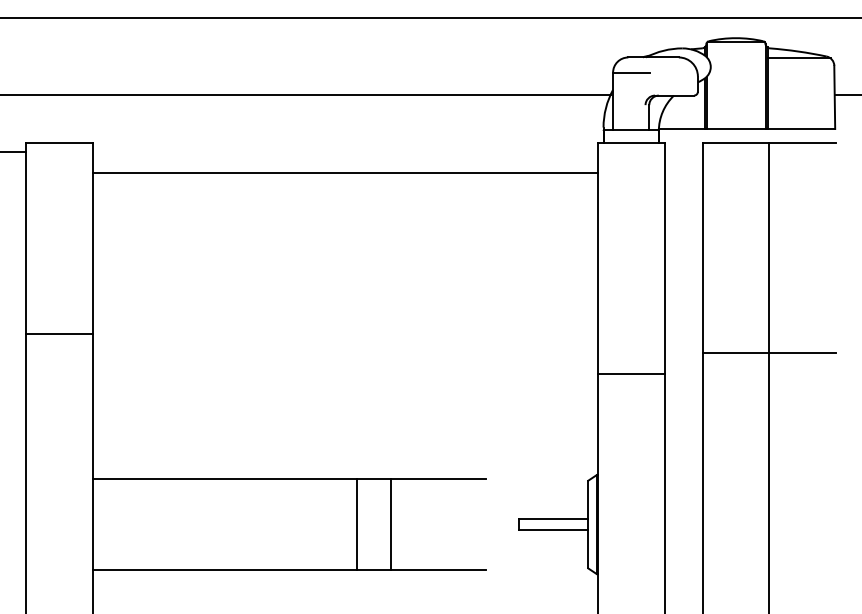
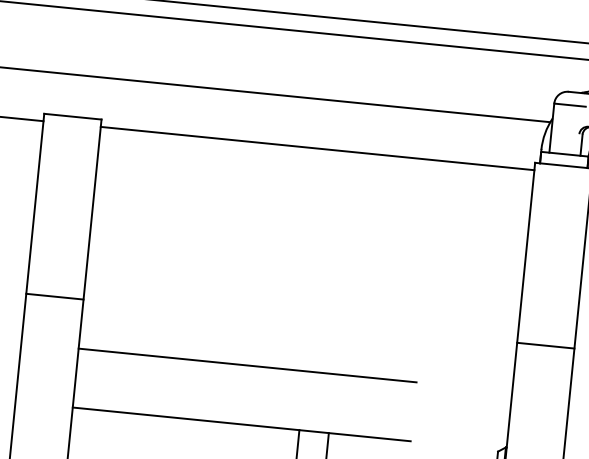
line: (344, 172) -> (317, 148), moved
line: (58, 333) -> (54, 296), moved
line: (630, 373) -> (545, 345), moved
line: (289, 410) -> (247, 365), added

